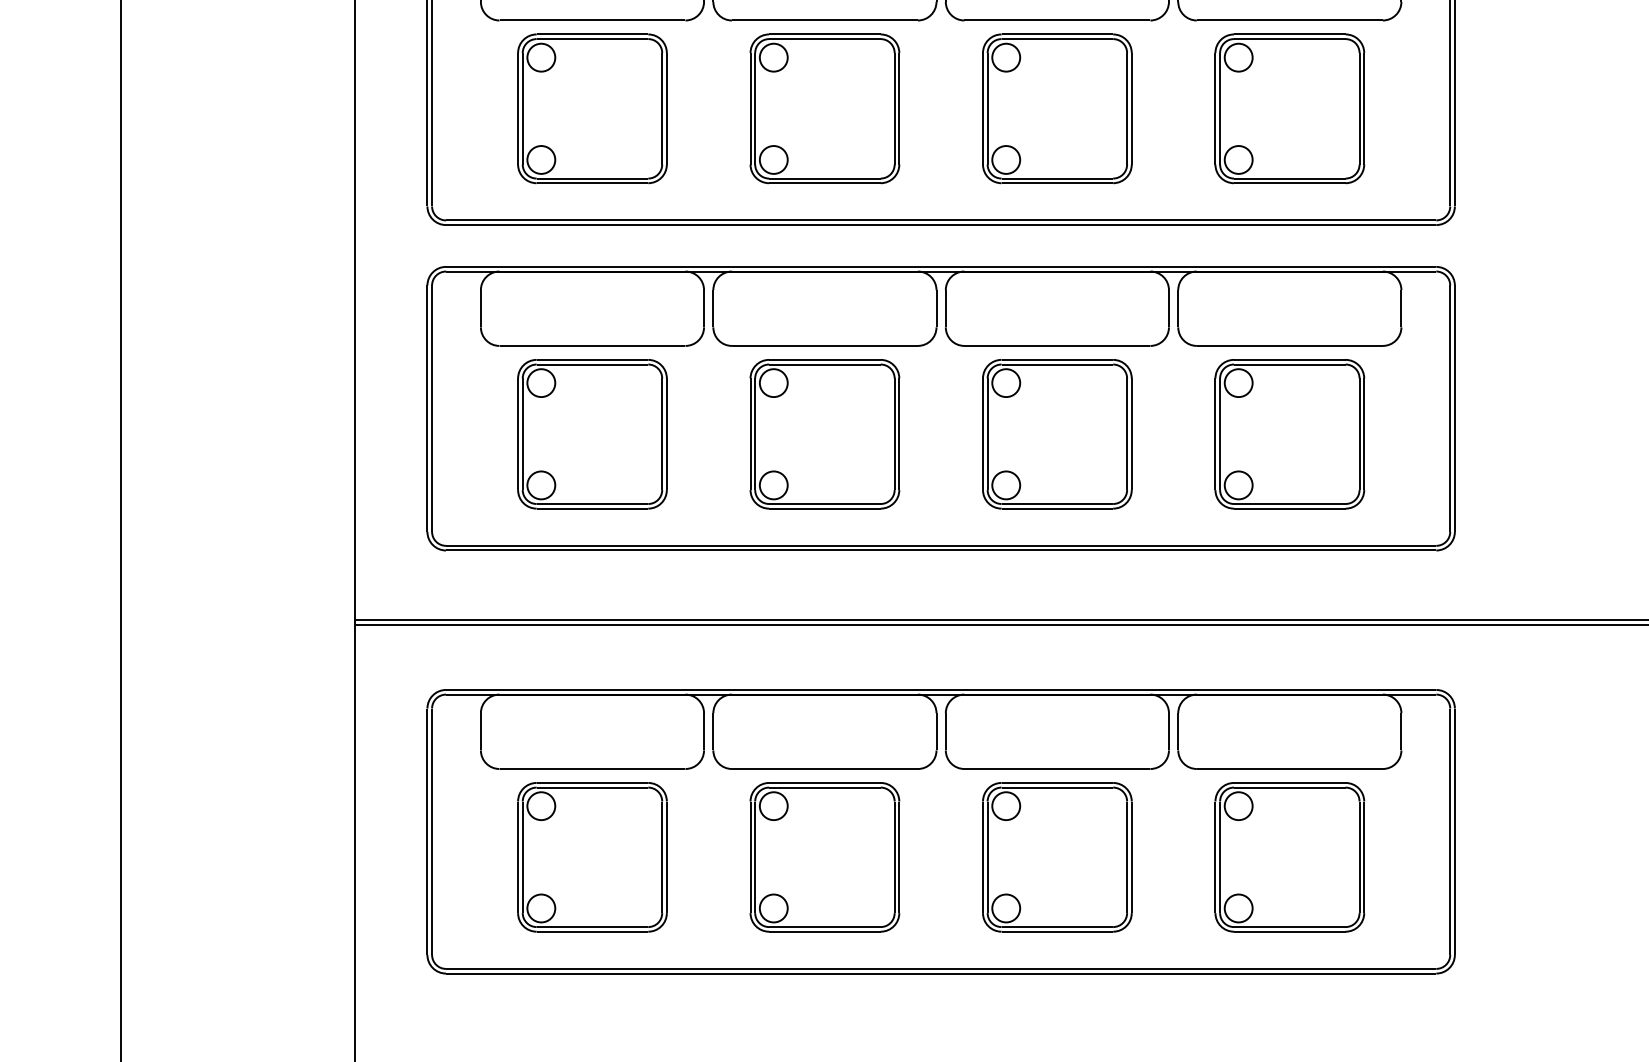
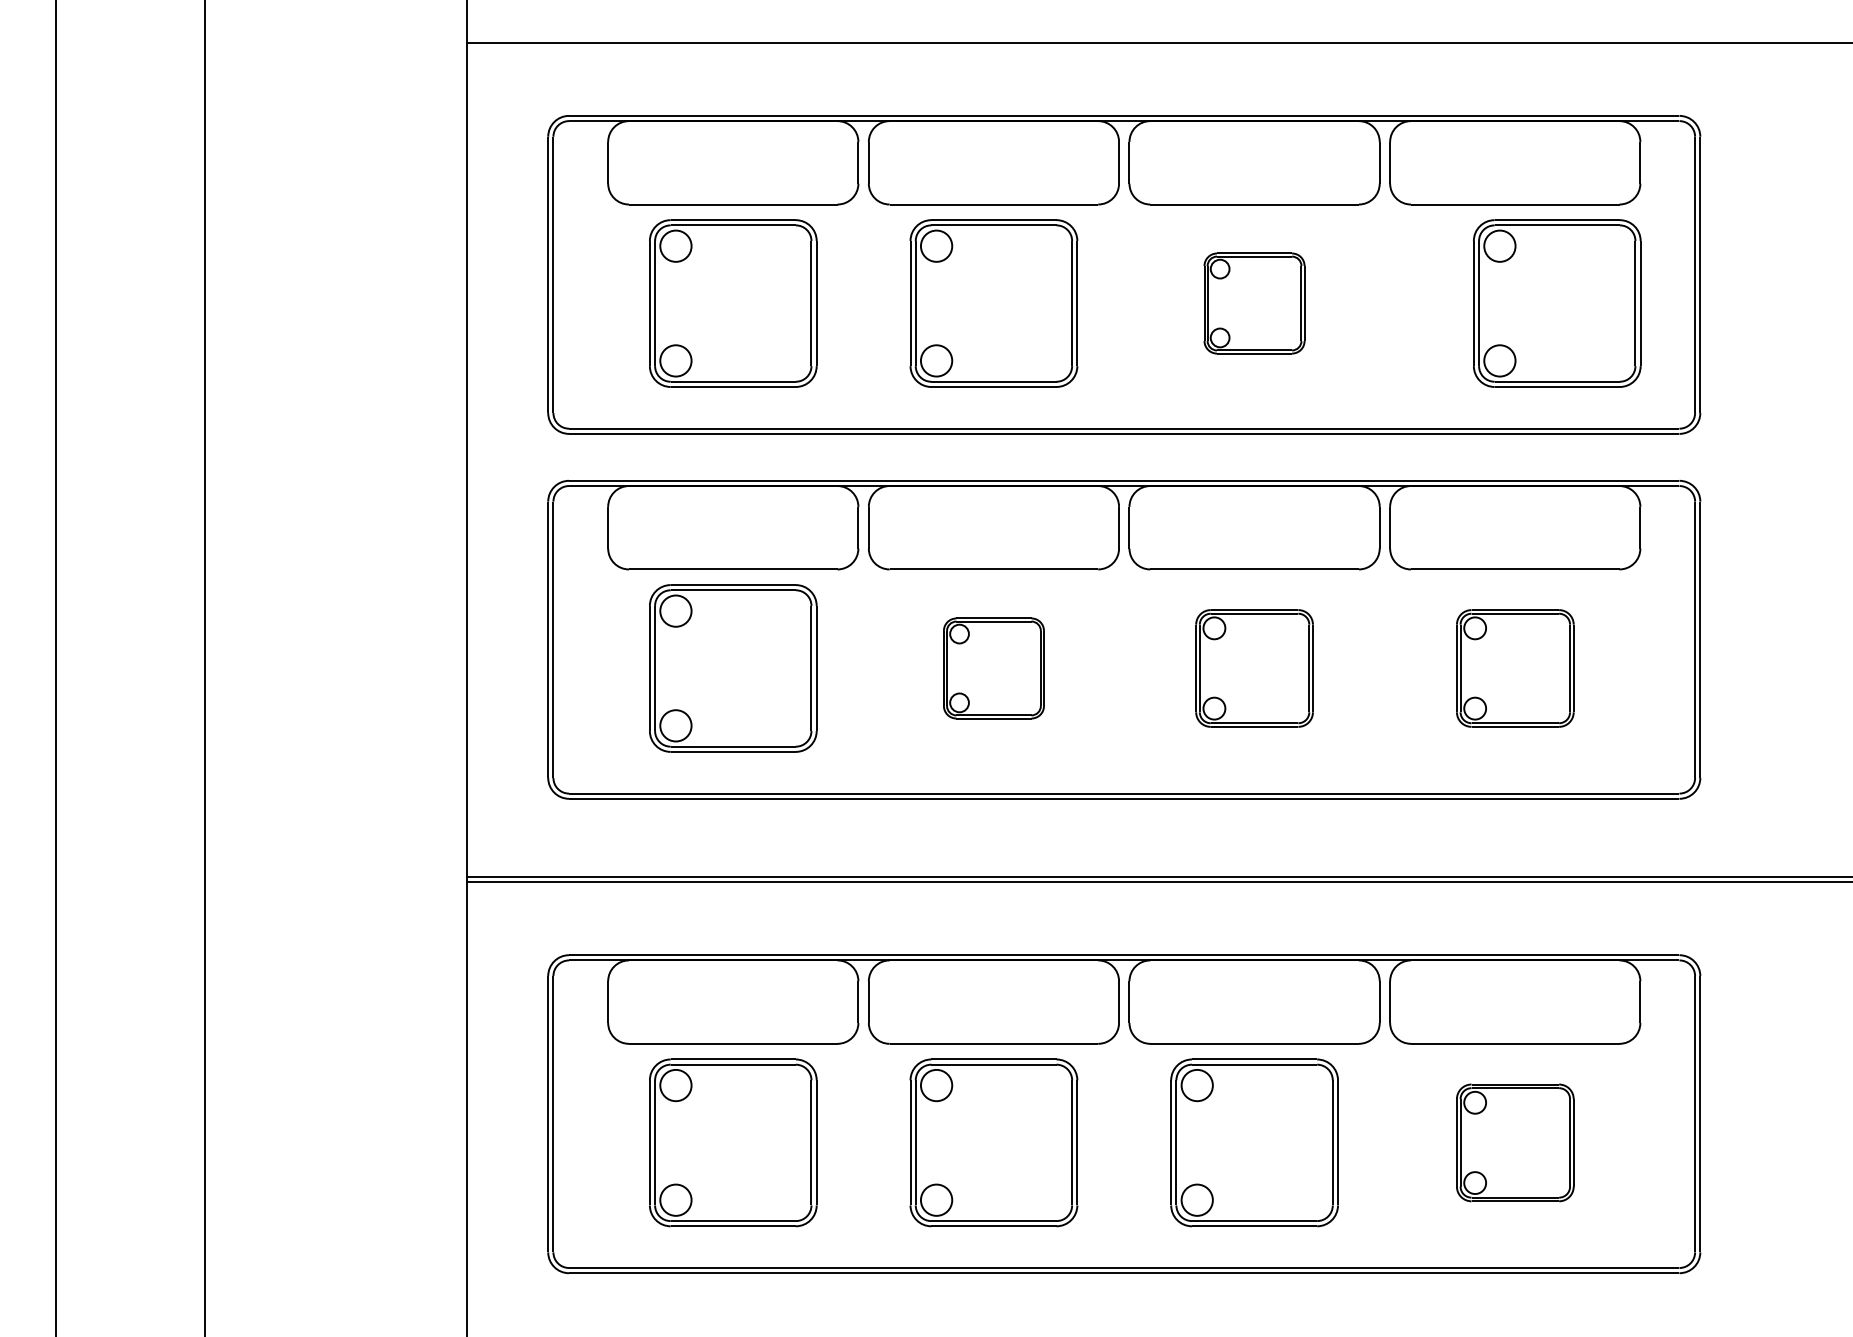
part: (1057, 108) -> (1254, 303), size x0.6
part: (1290, 108) -> (1557, 303), moved
part: (824, 434) -> (993, 668), size x0.6
part: (1057, 434) -> (1254, 668), size x0.7
part: (1290, 434) -> (1515, 668), size x0.7
part: (1290, 856) -> (1515, 1142), size x0.7

